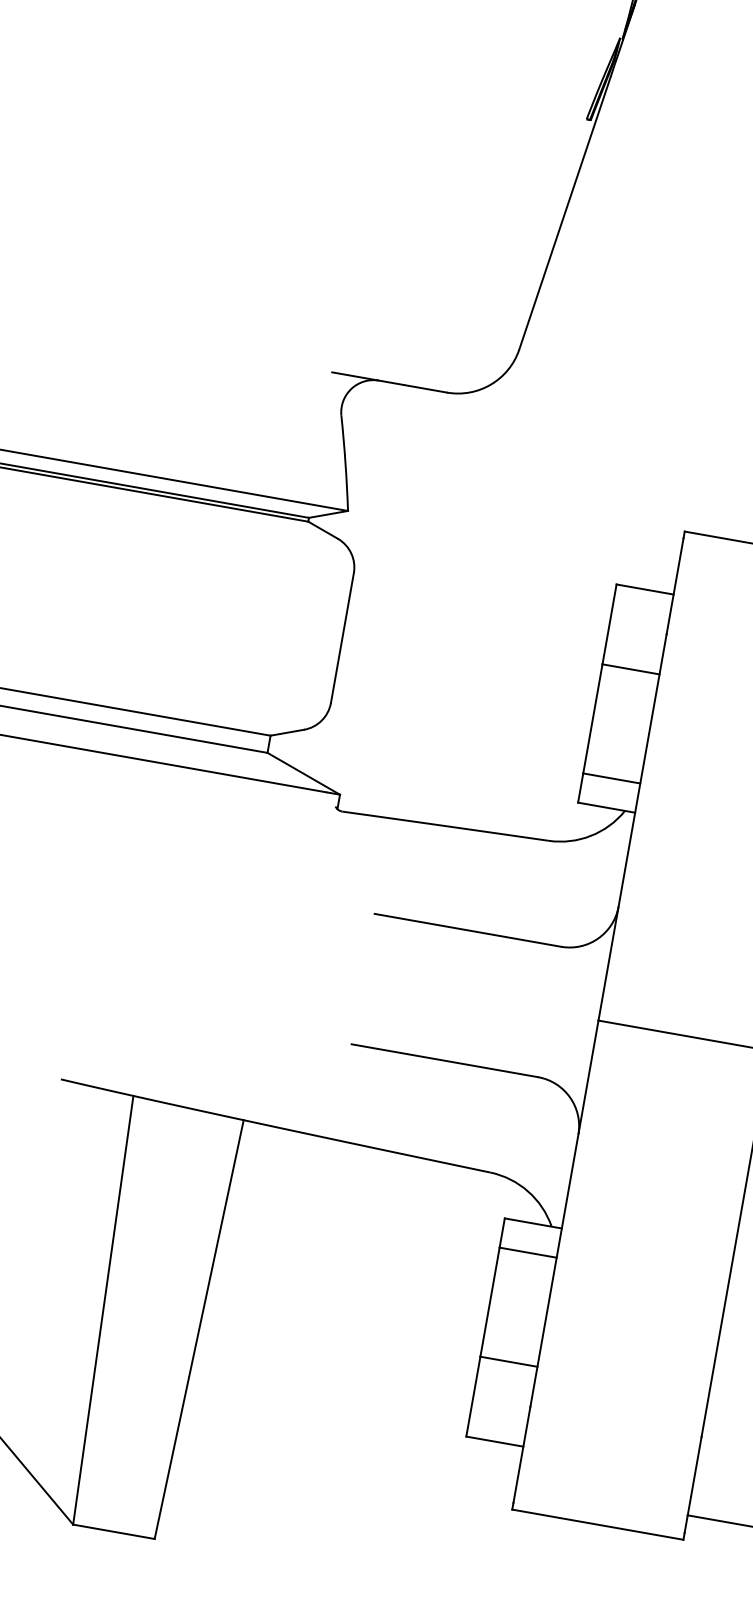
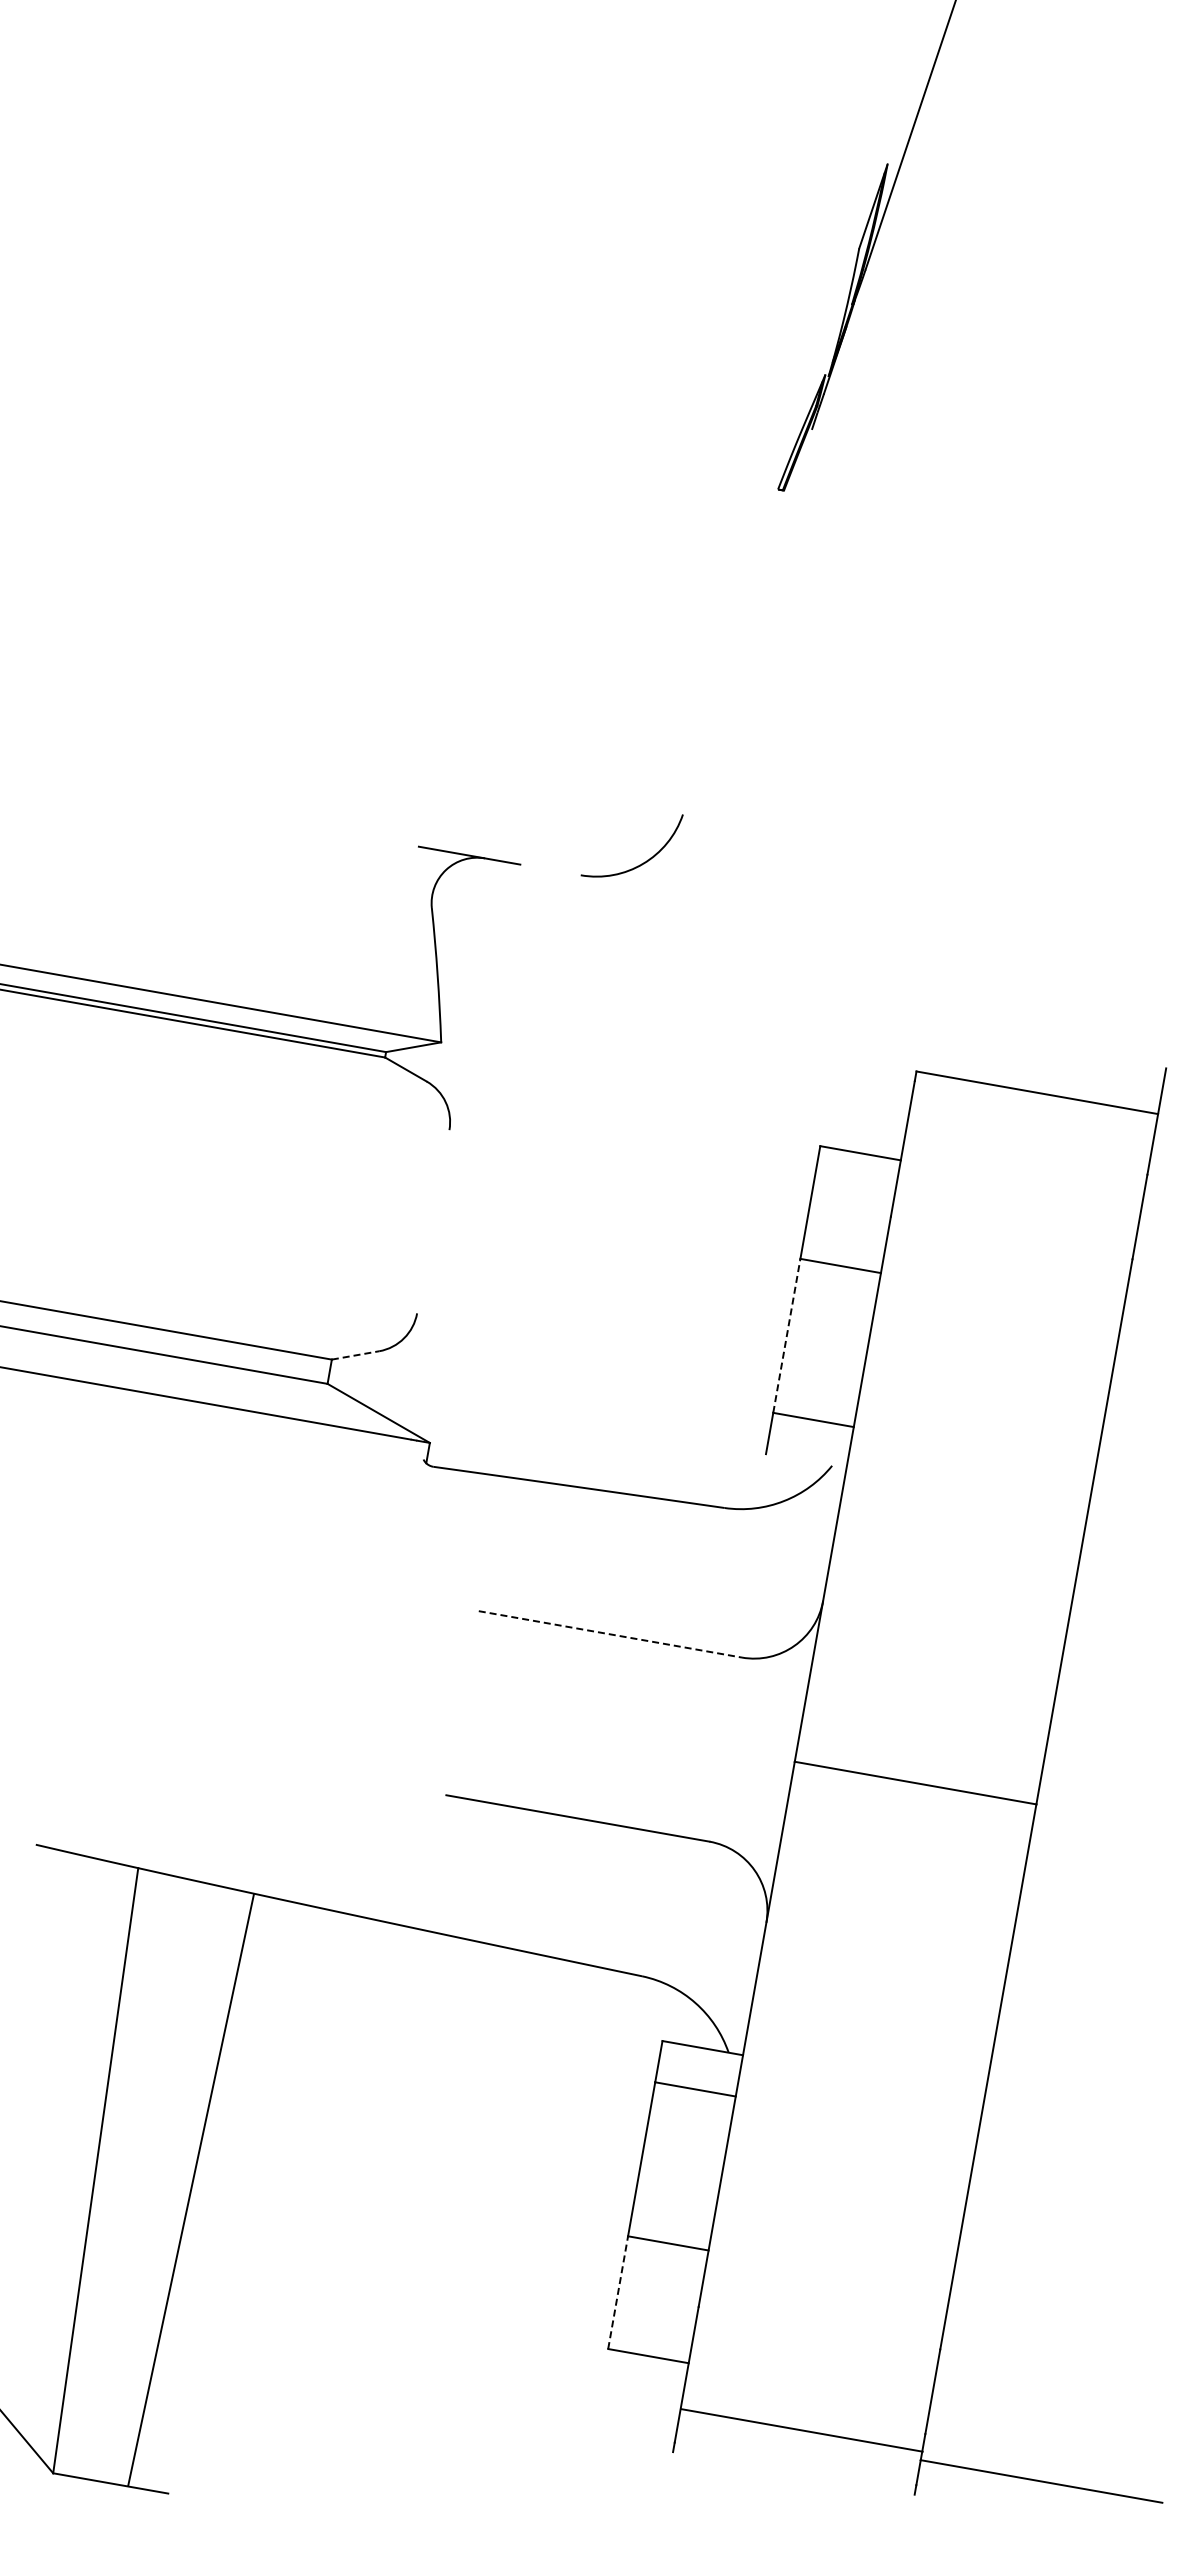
line: (565, 212) -> (747, 621), removed
line: (425, 388) -> (550, 869), removed
line: (342, 637) -> (433, 1221), removed
line: (592, 718) -> (786, 1335), solid -> dashed
line: (288, 732) -> (356, 1355), solid -> dashed
line: (606, 807) -> (806, 1461), removed
line: (467, 930) -> (610, 1634), solid -> dashed
line: (198, 1329) -> (190, 2189), moved
line: (473, 1396) -> (618, 2292), solid -> dashed
line: (597, 1524) -> (801, 2430), moved

